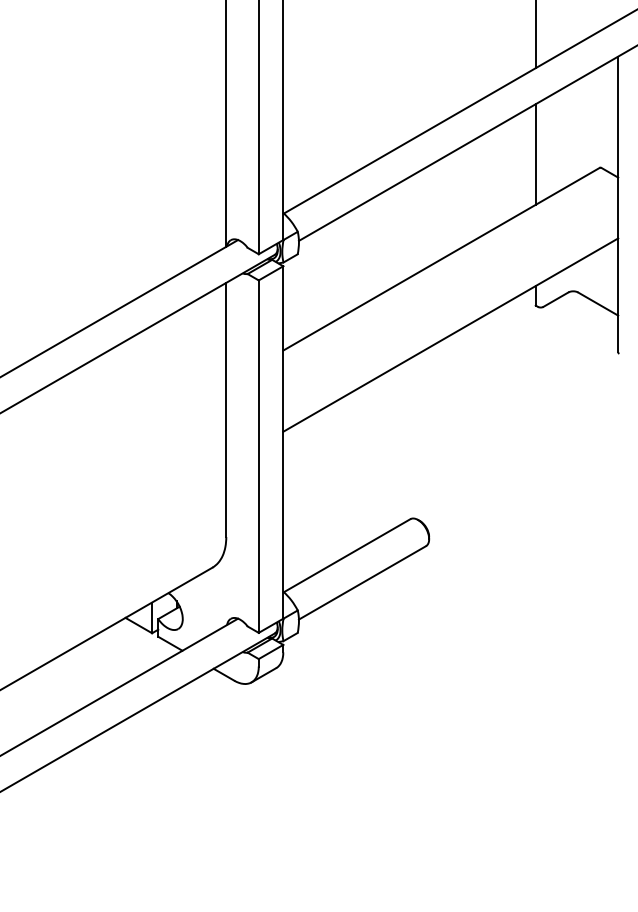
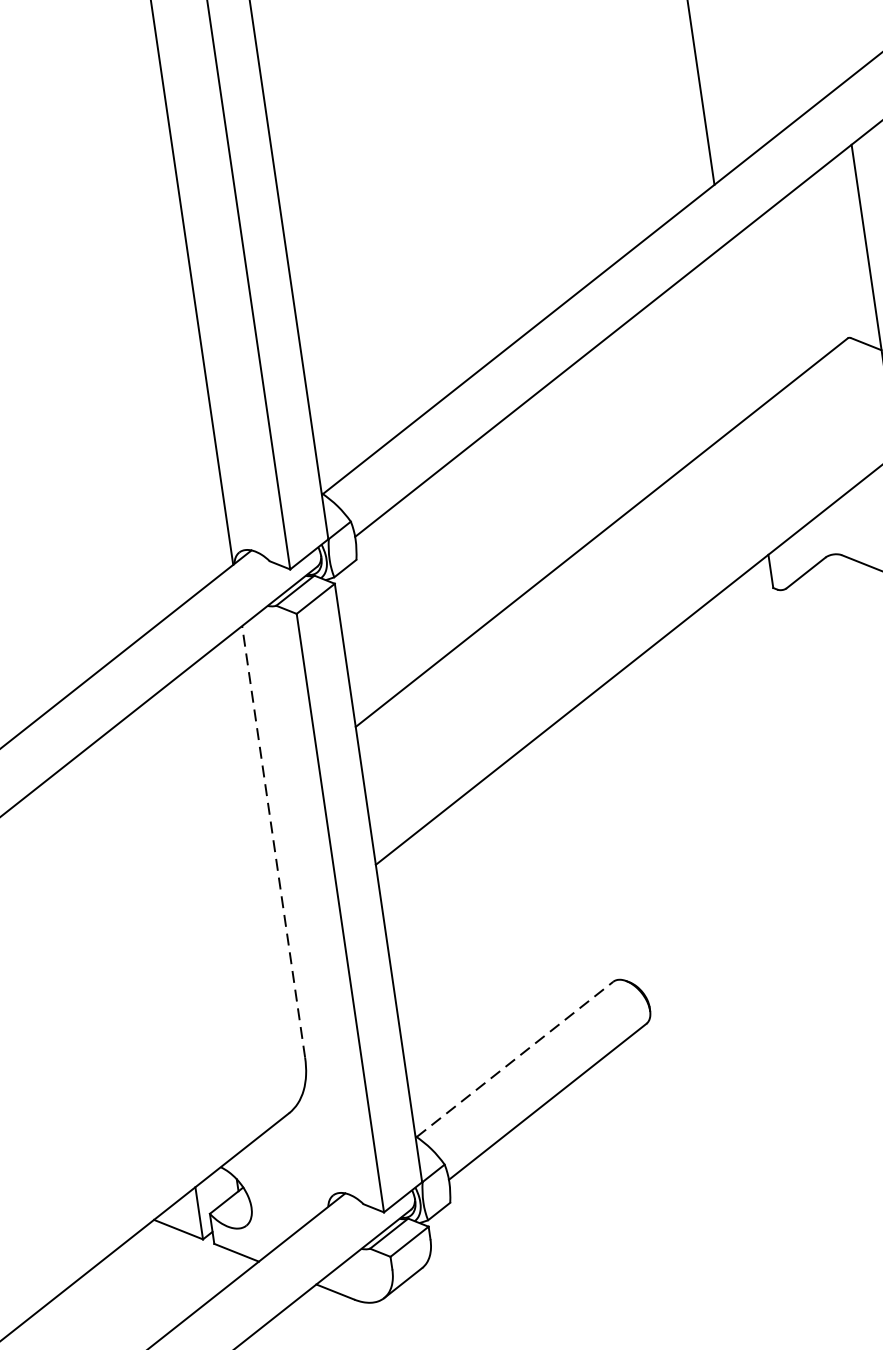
line: (535, 154) -> (735, 331), removed
line: (226, 409) -> (273, 841), solid -> dashed
line: (347, 555) -> (515, 1058), solid -> dashed

